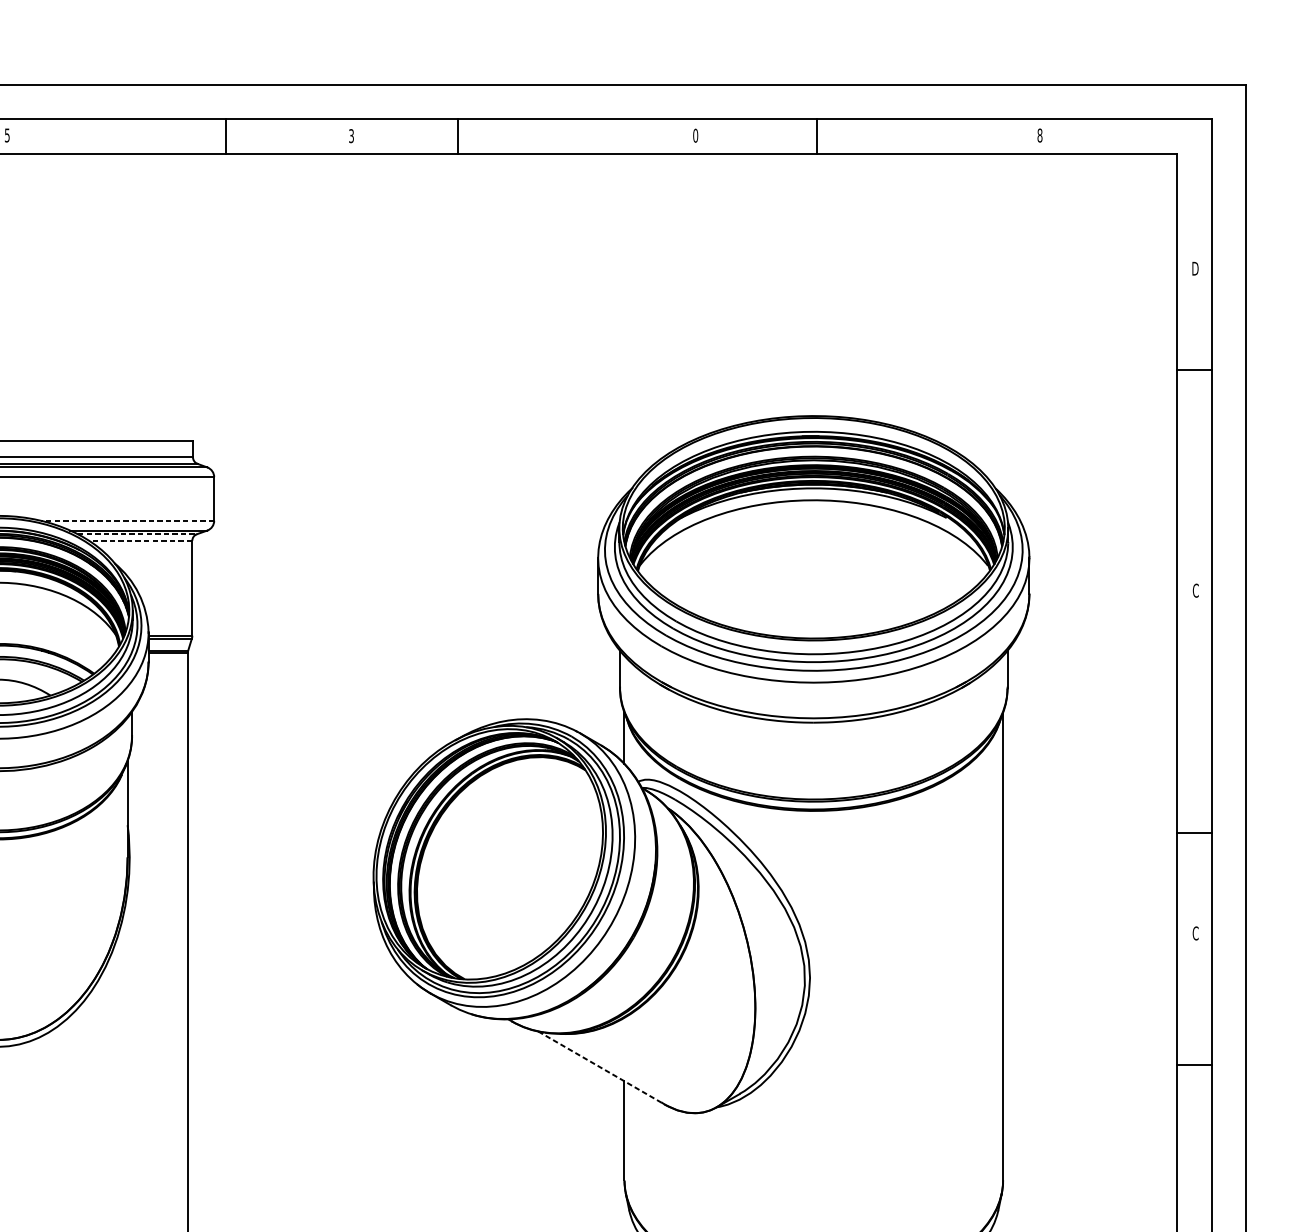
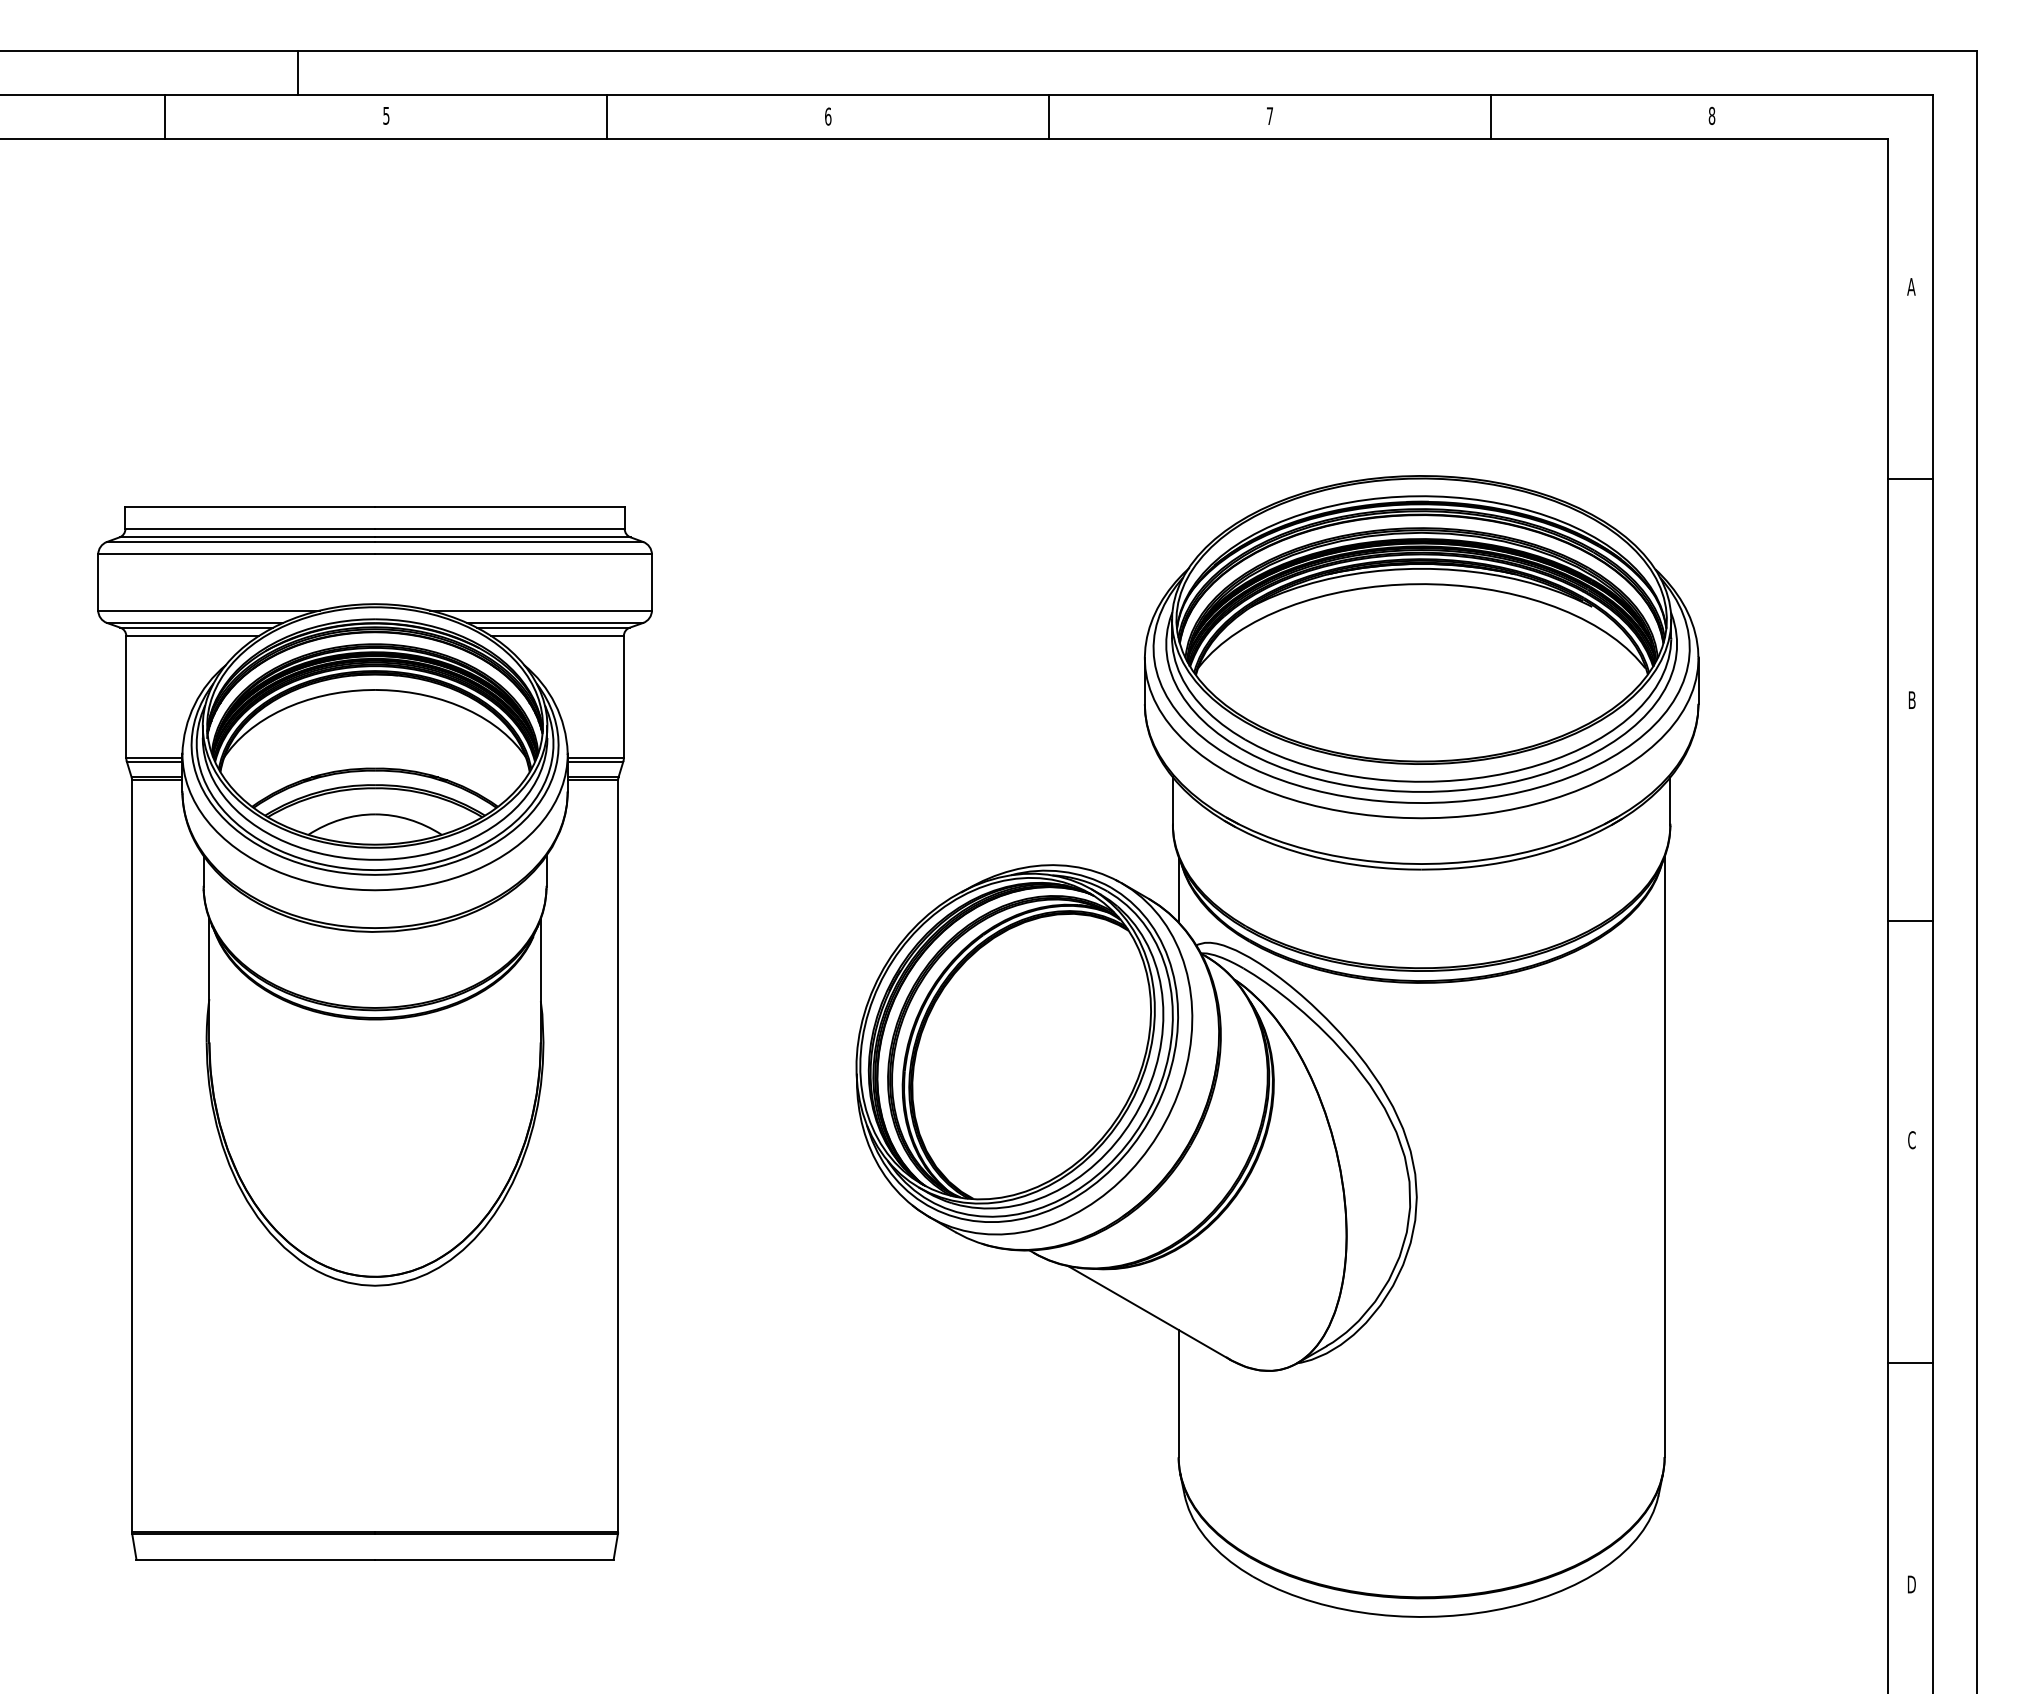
line: (226, 136) -> (607, 116), moved
text: (351, 136) -> (828, 116), 3 -> 6
line: (457, 136) -> (1048, 116), moved
text: (695, 136) -> (1269, 116), 0 -> 7
line: (816, 136) -> (1490, 116), moved
text: (1195, 268) -> (1911, 286), D -> A
line: (1194, 369) -> (1910, 479), moved
line: (128, 520) -> (541, 610), dashed -> solid
line: (137, 534) -> (553, 627), dashed -> solid
line: (140, 541) -> (557, 636), dashed -> solid
text: (1195, 590) -> (1911, 700), C -> B
line: (1194, 833) -> (1910, 921), moved
line: (1194, 1065) -> (1910, 1363), moved
line: (601, 1067) -> (1149, 1312), dashed -> solid

